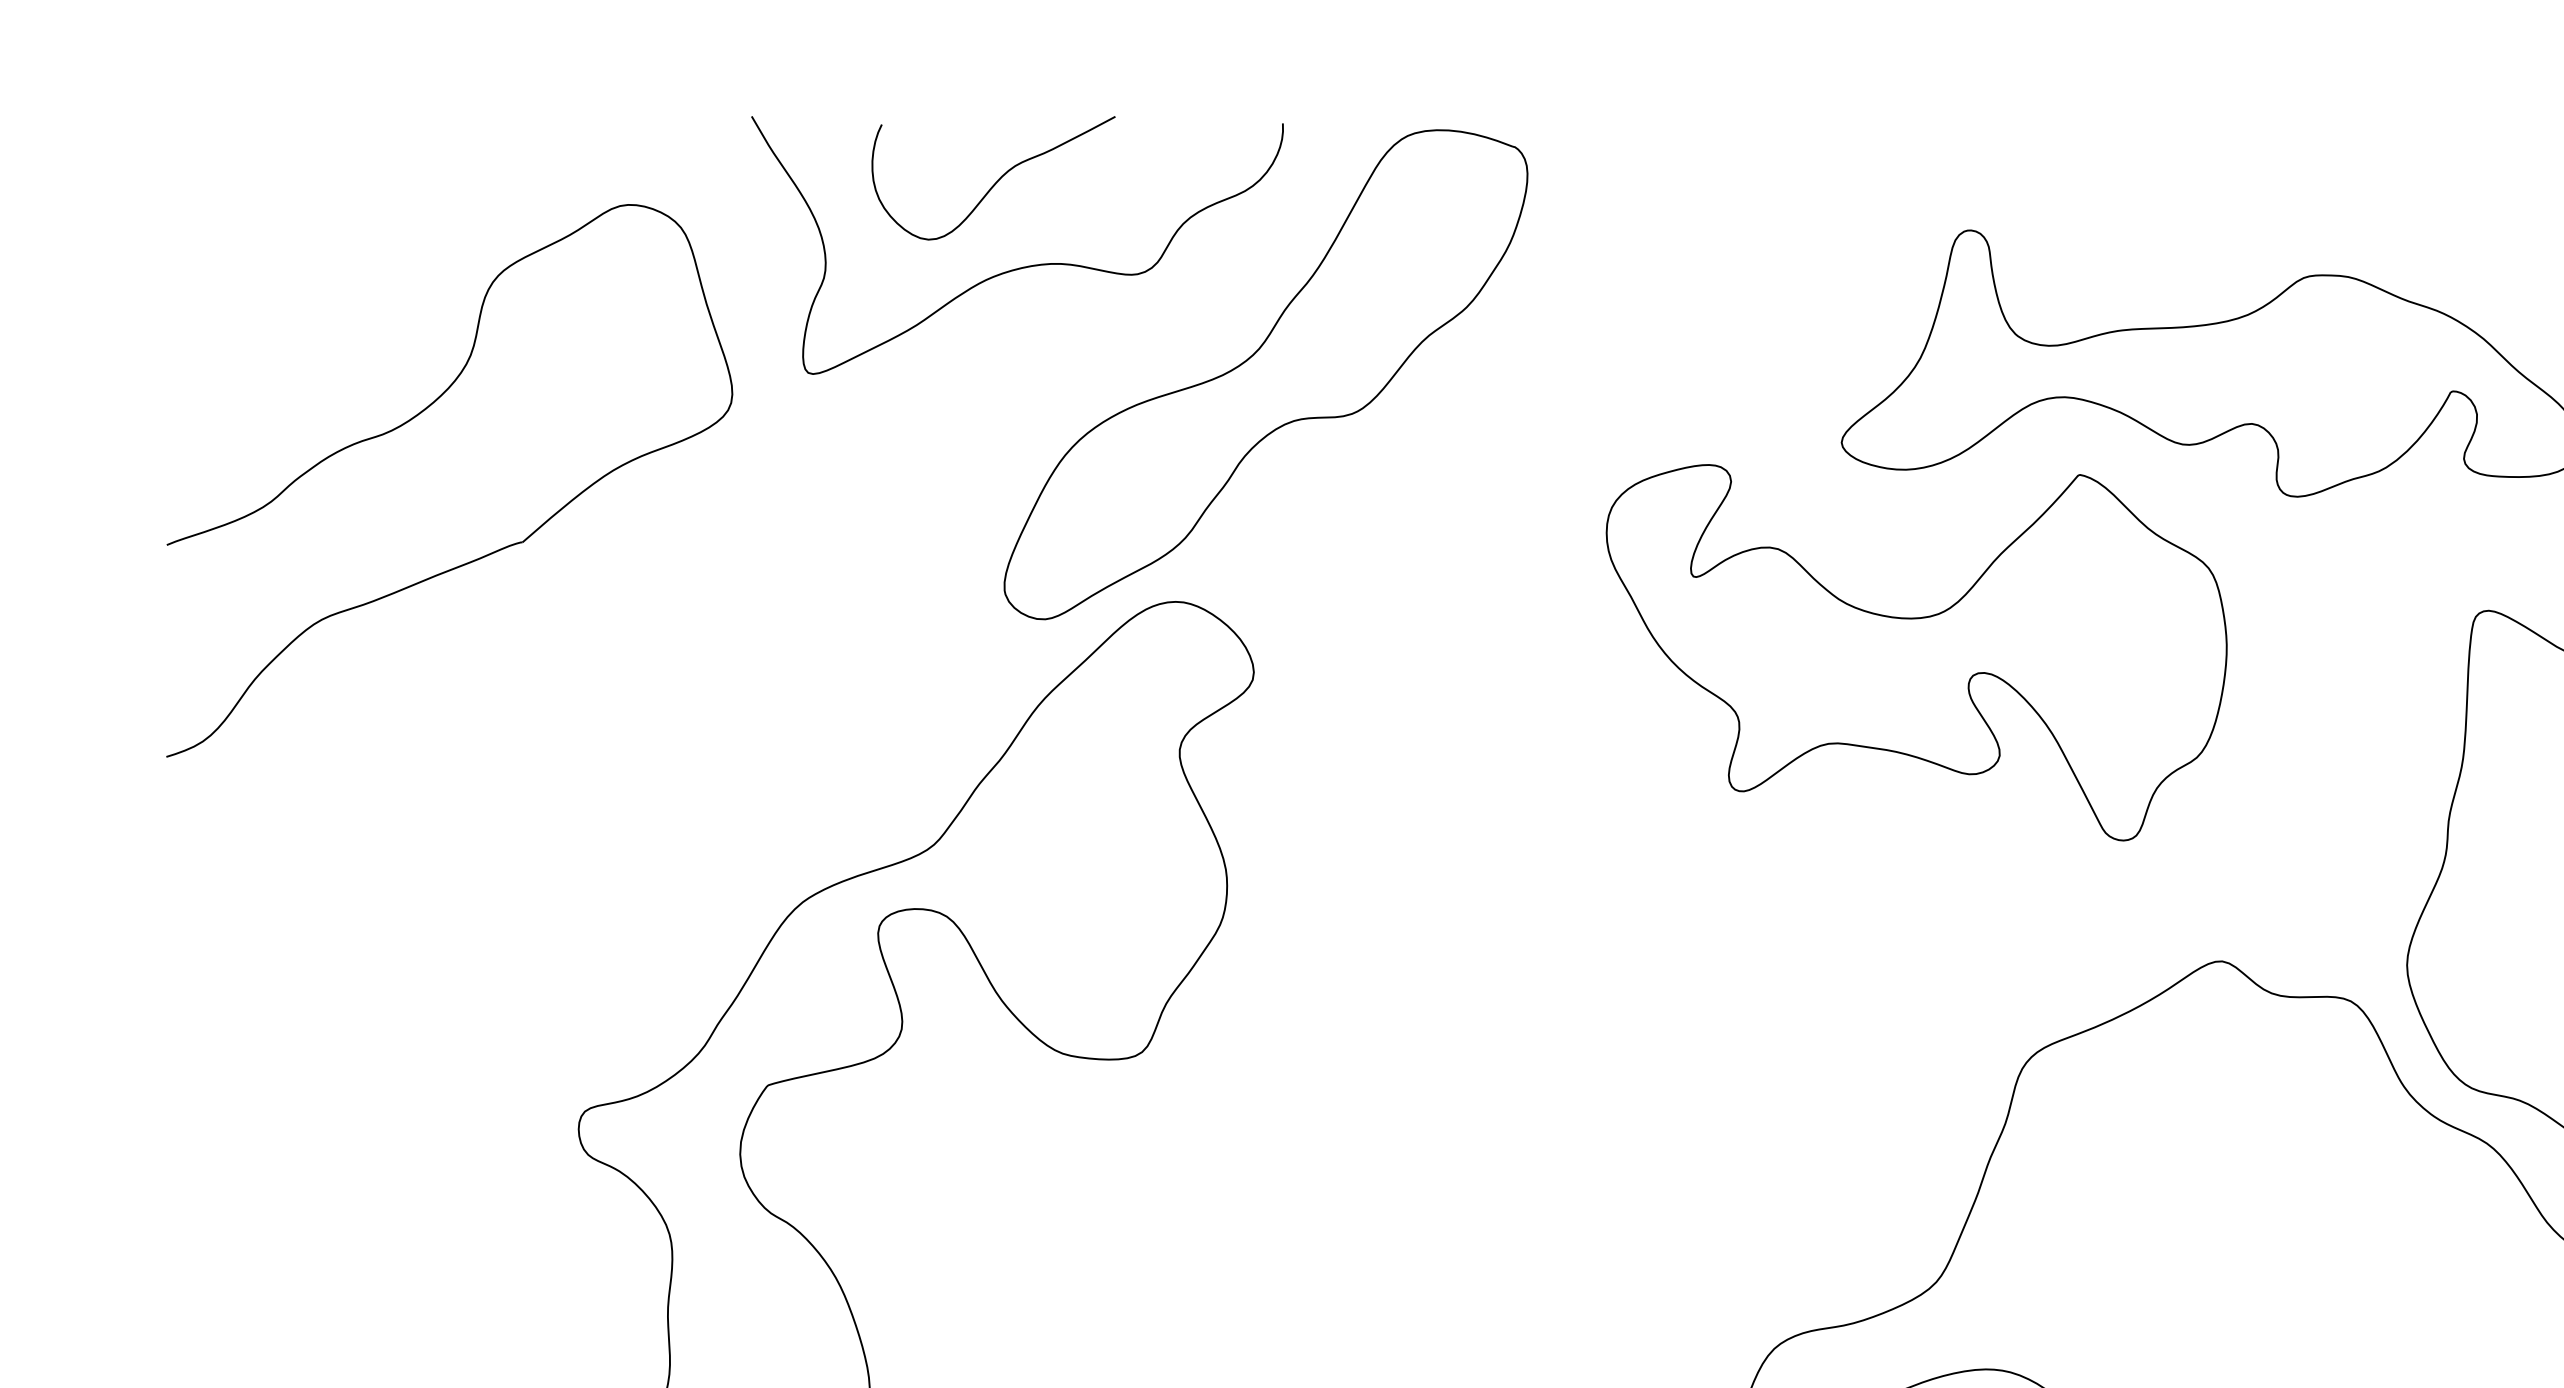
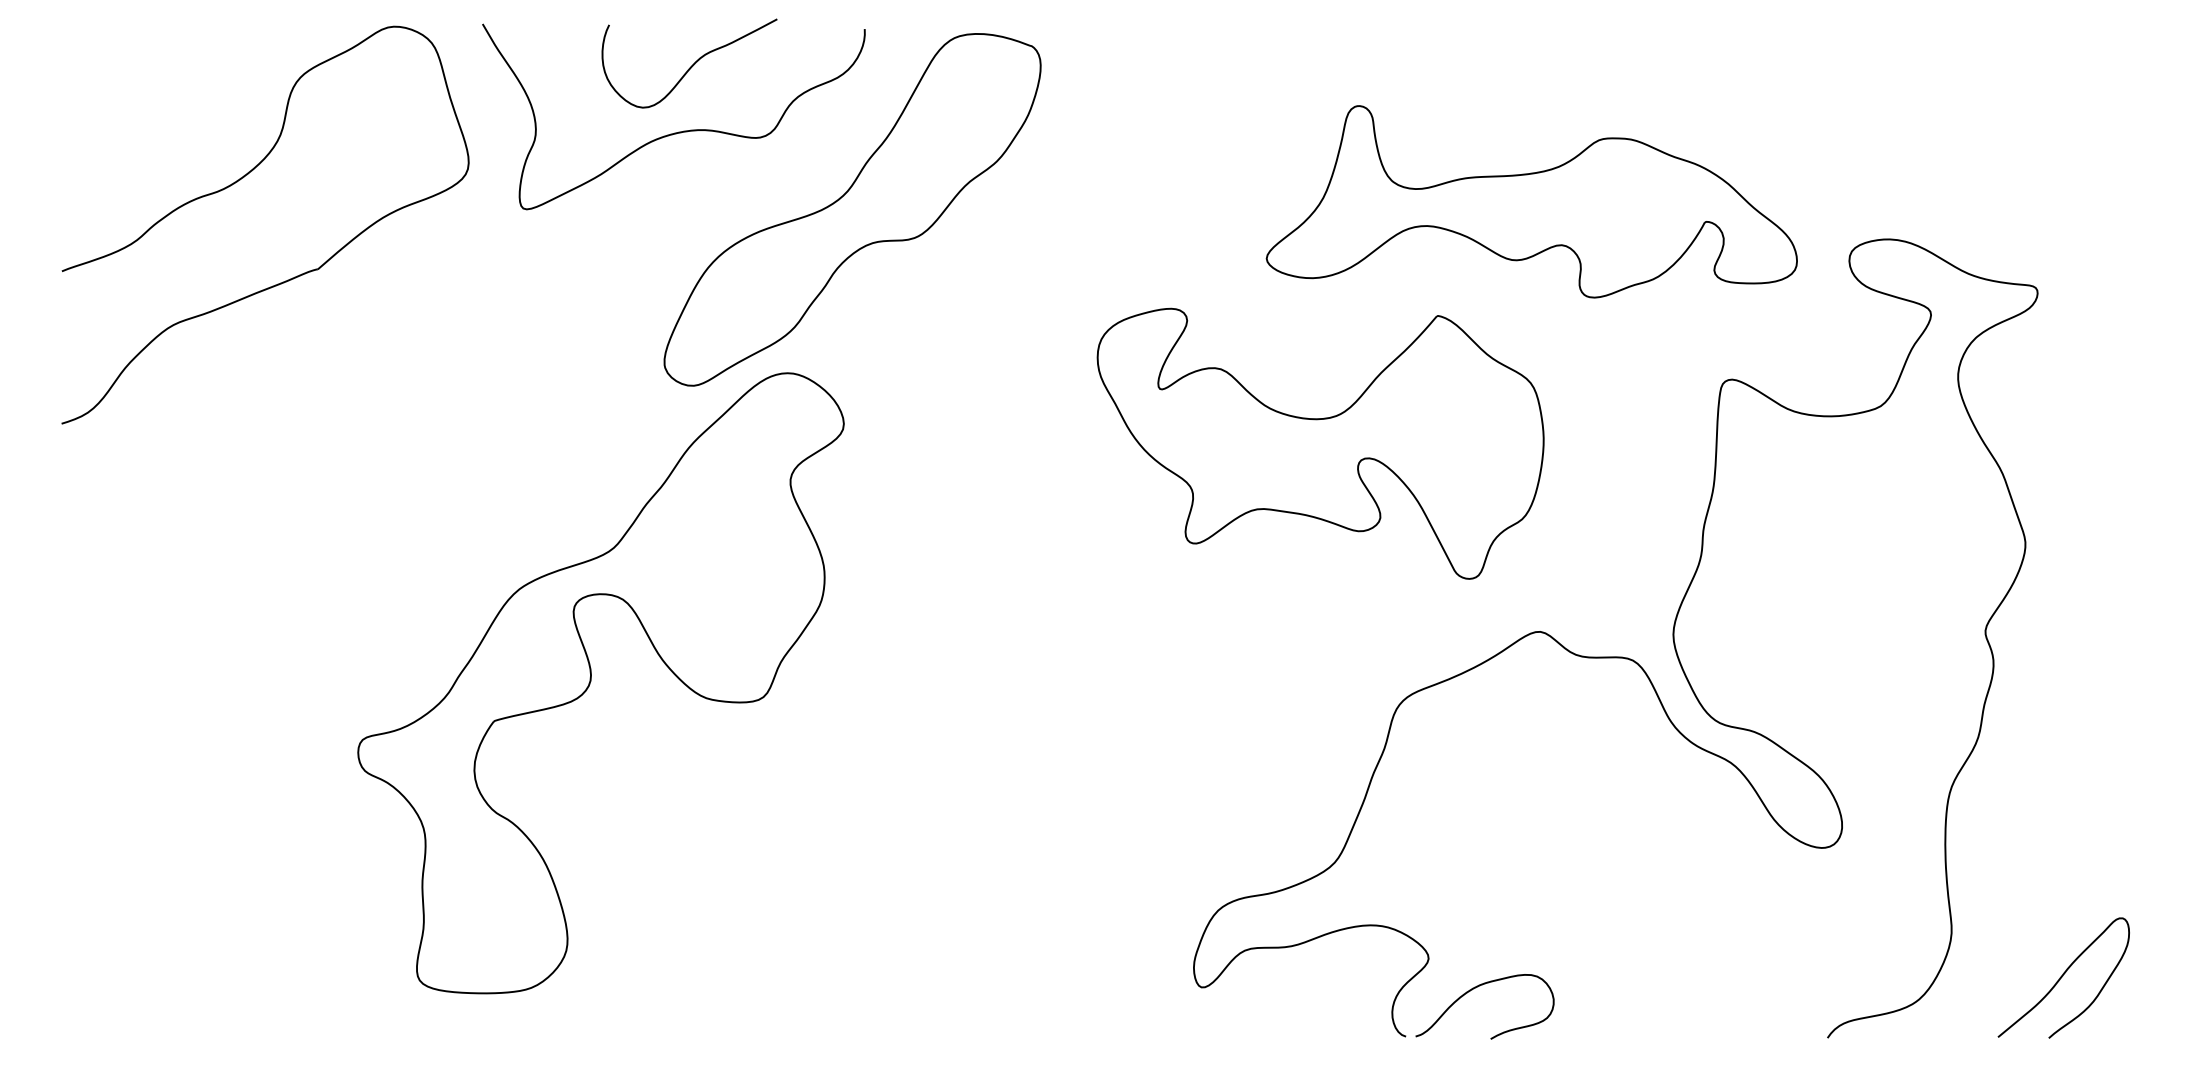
curve: (996, 181) -> (691, 65), moved
part: (410, 421) -> (237, 182), moved
part: (1916, 652) -> (1320, 443), moved

